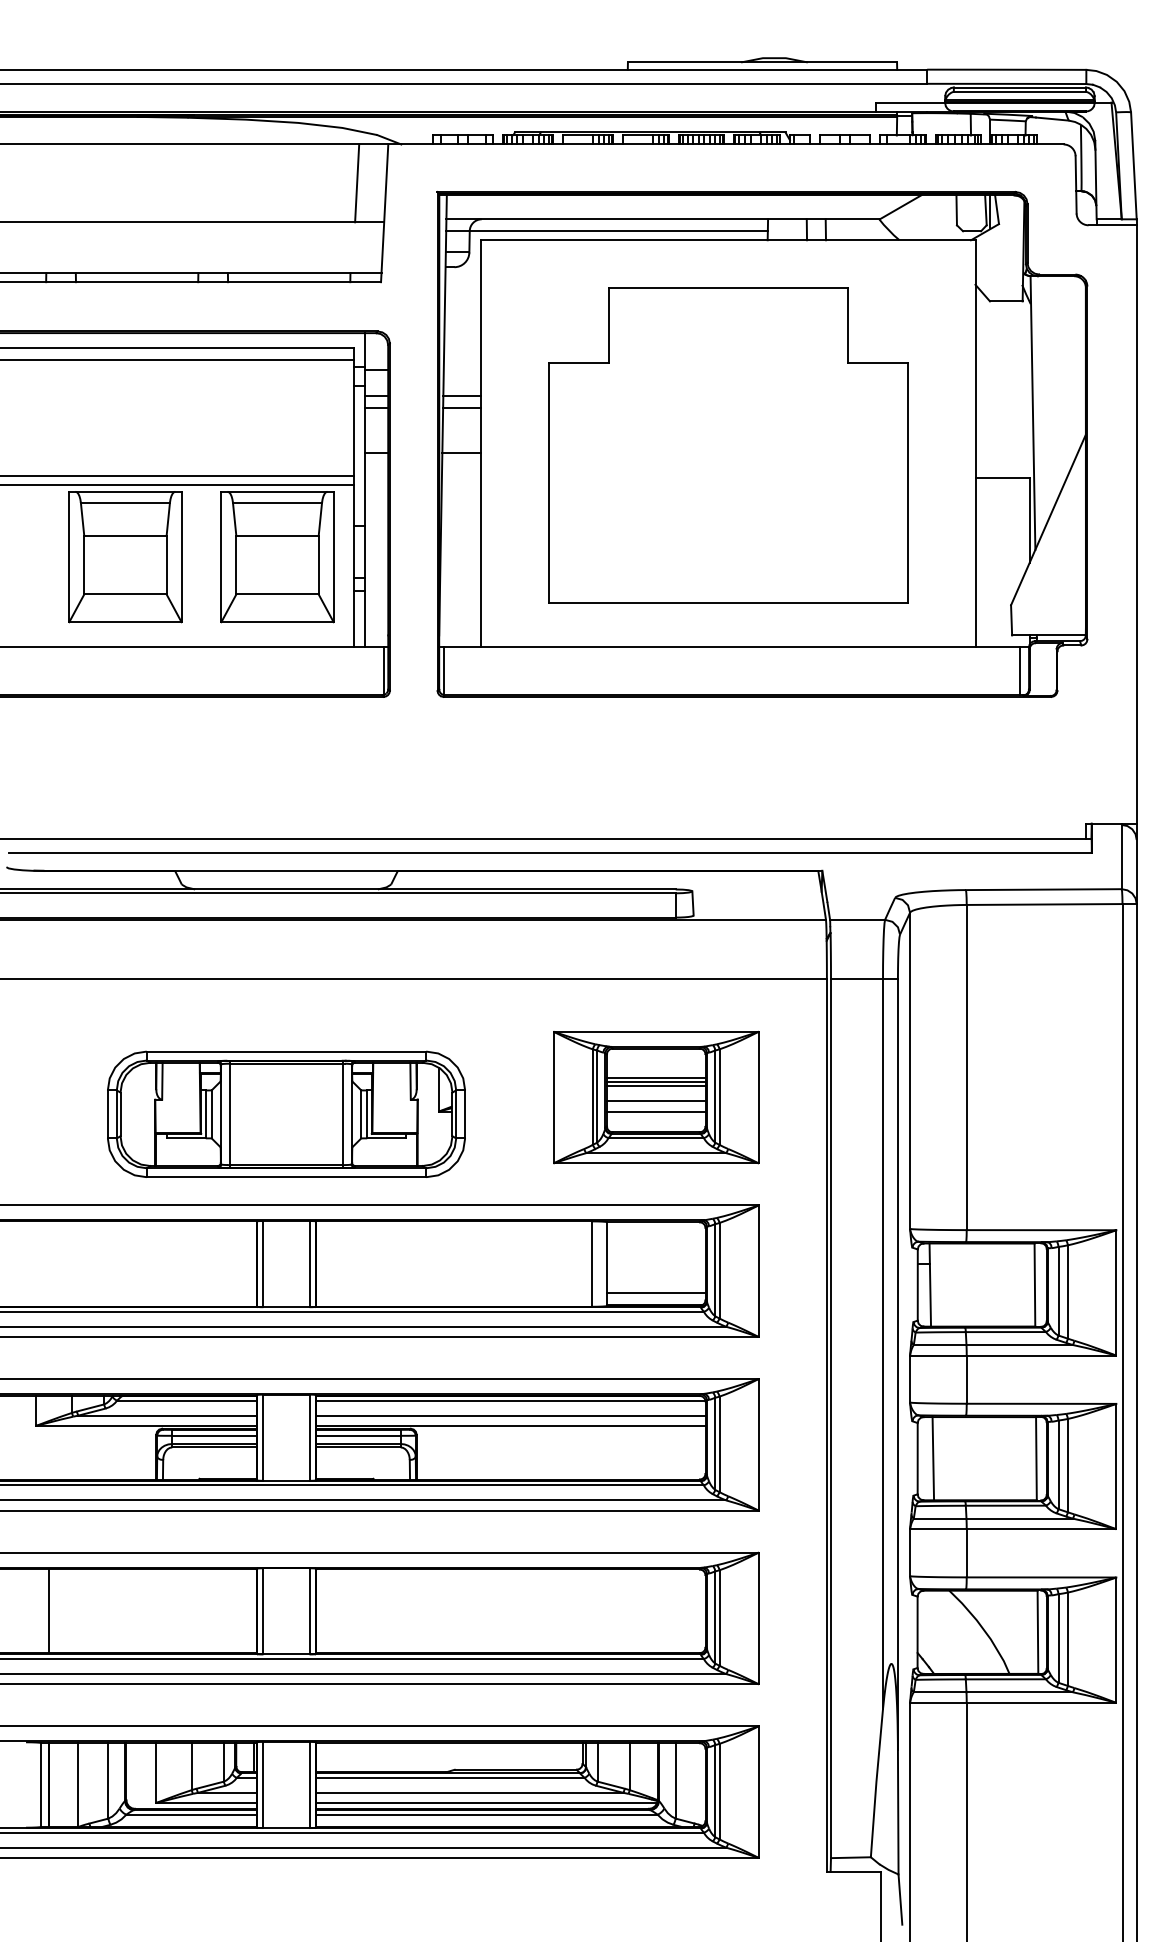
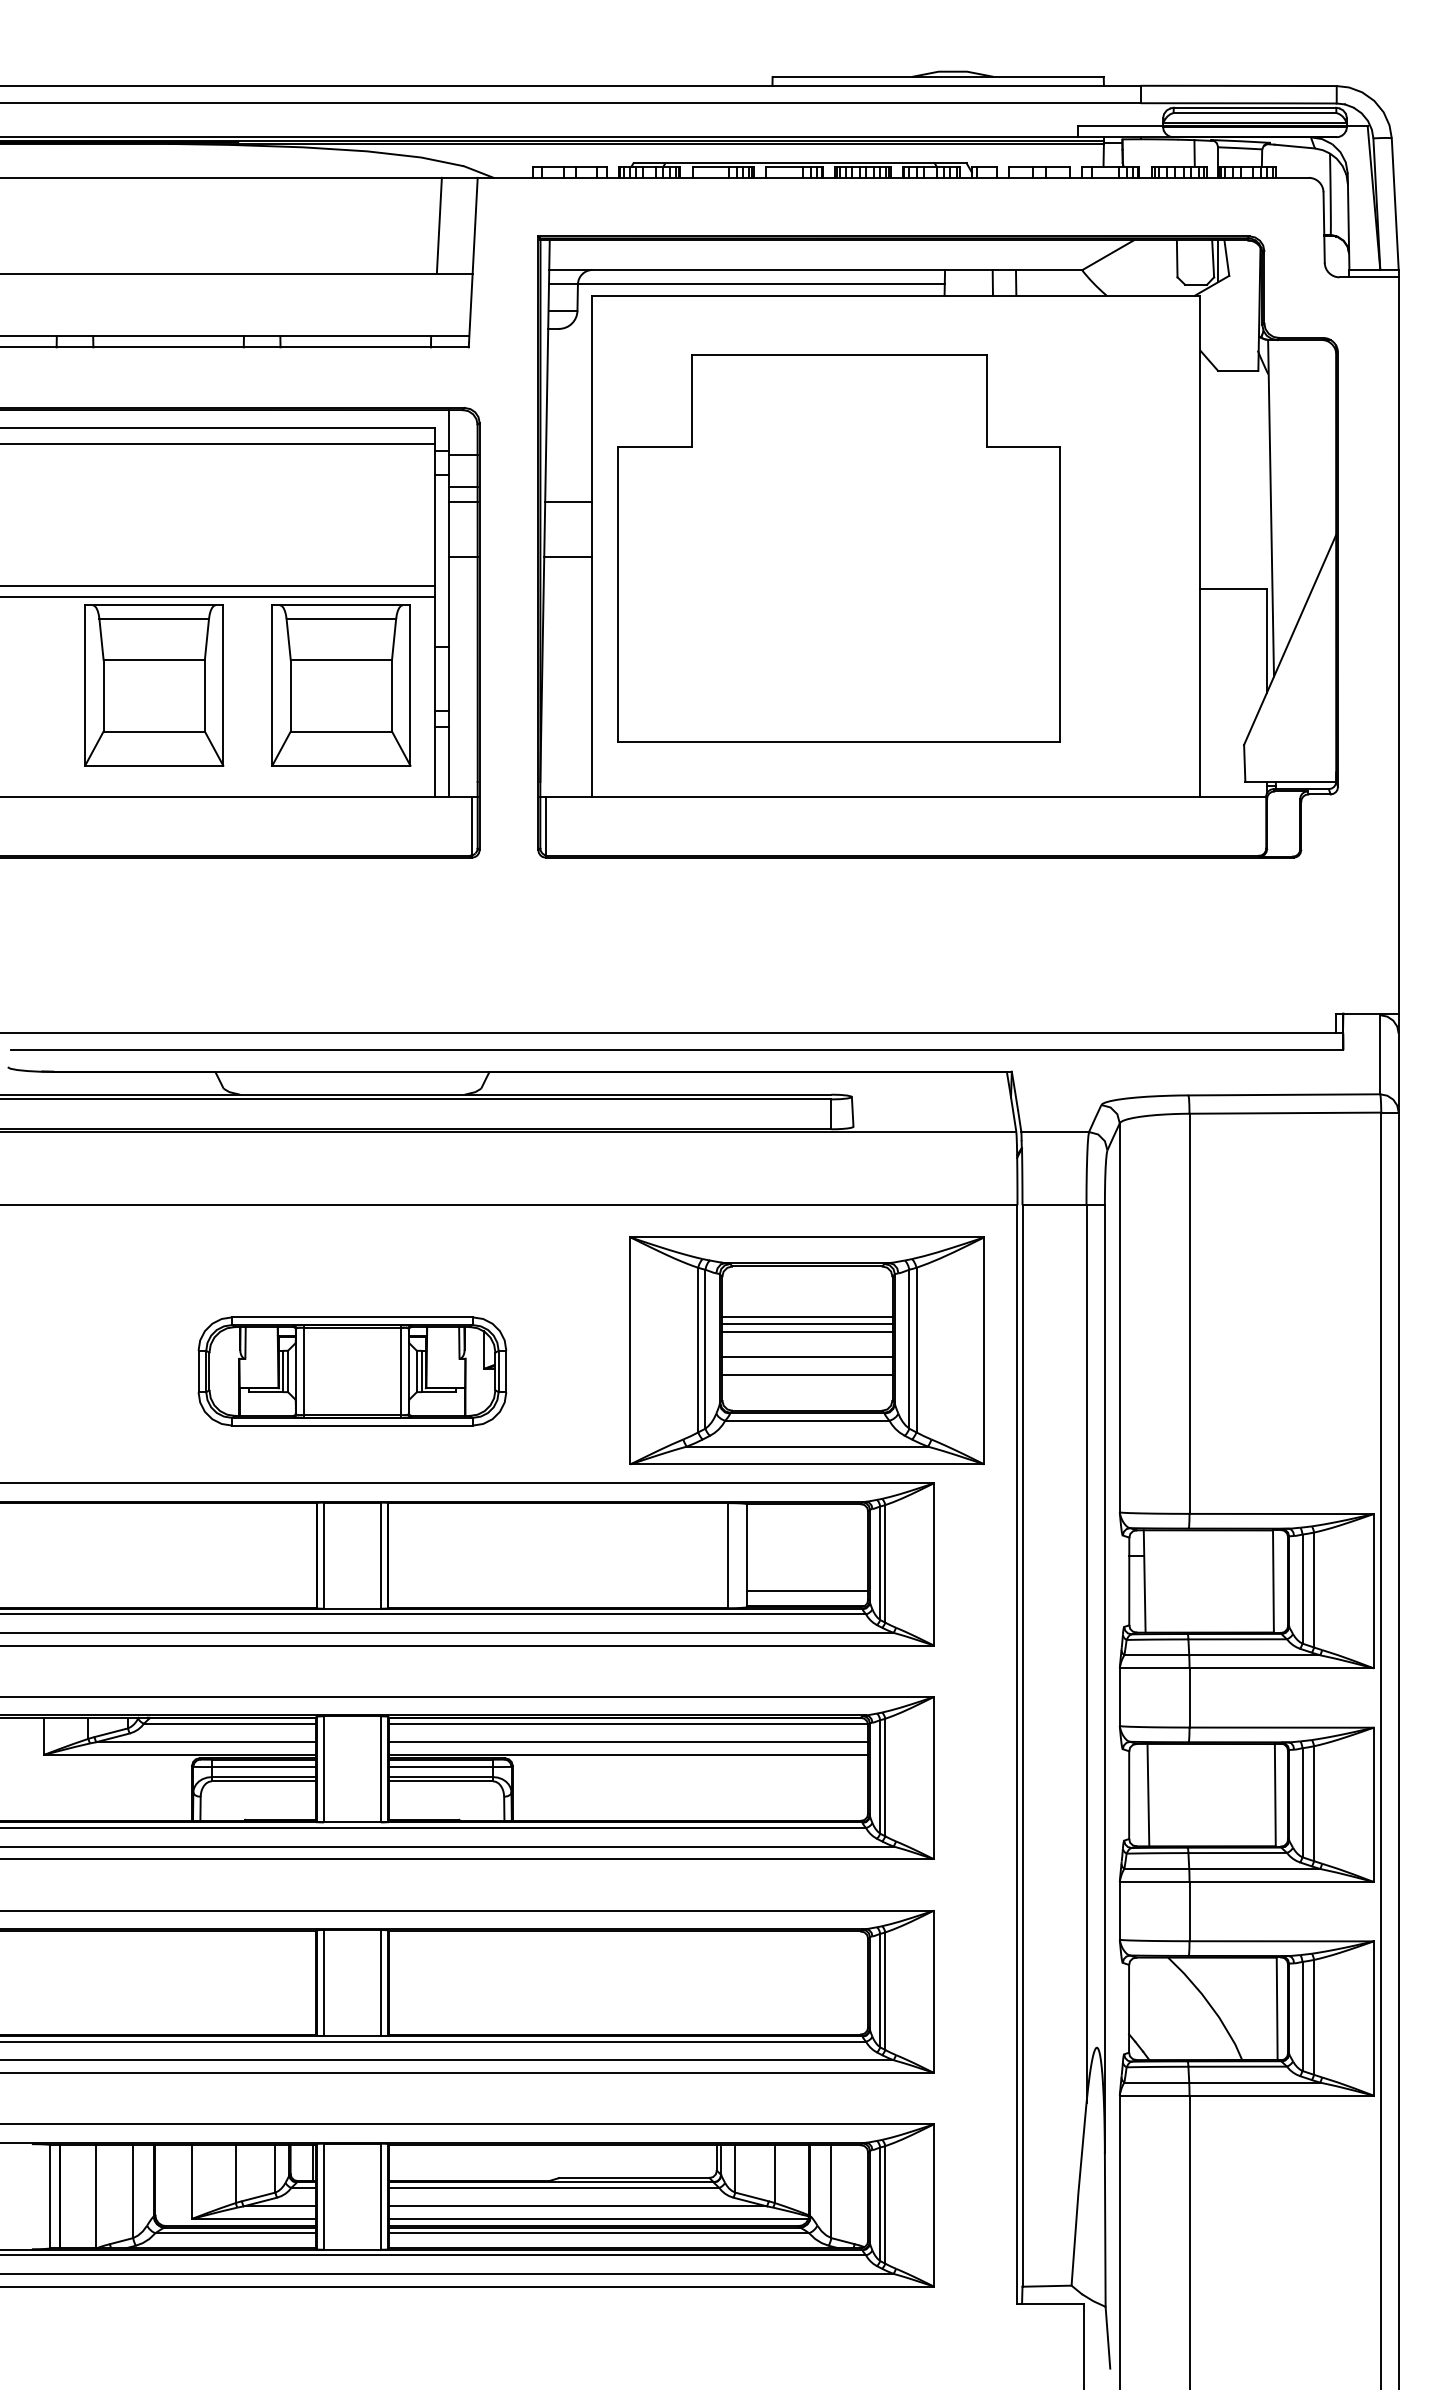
line: (462, 396) -> (568, 487), removed
part: (727, 445) -> (838, 548), moved
line: (1020, 670) -> (1255, 825), removed
part: (656, 1097) -> (807, 1350), size x1.4
part: (286, 1114) -> (352, 1371), size x0.7
line: (48, 1610) -> (59, 1982), removed

